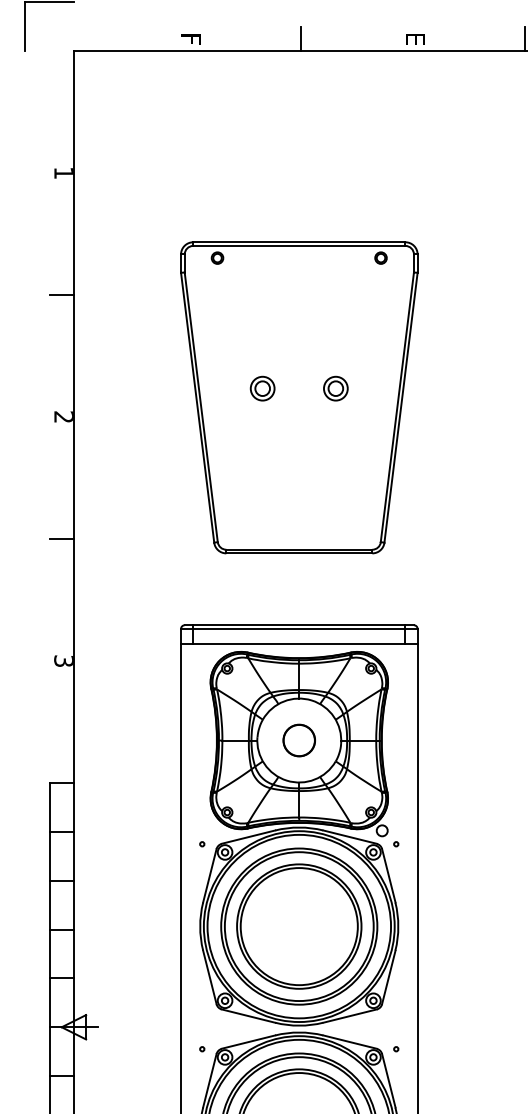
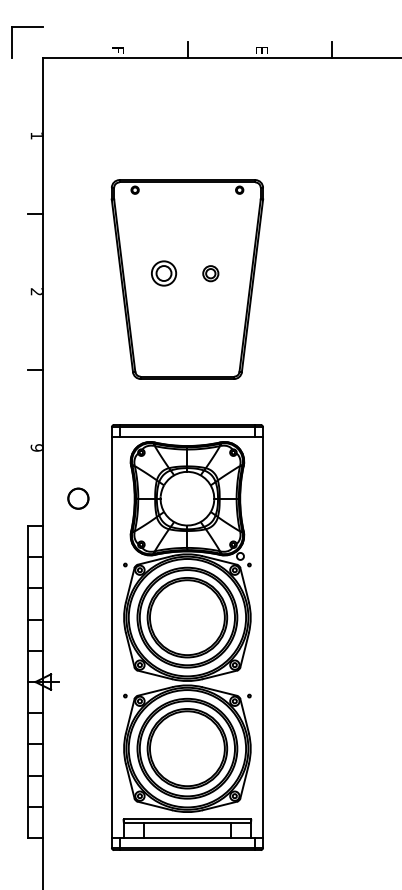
part: (261, 388) -> (163, 273), size x1.6
text: (61, 660) -> (35, 447), 3 -> 9
circle: (299, 740) -> (78, 498), moved

